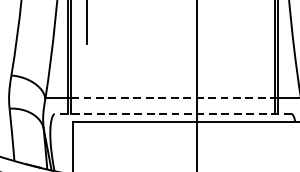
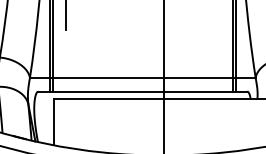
line: (173, 98) -> (143, 77), dashed -> solid
line: (172, 113) -> (142, 91), dashed -> solid

